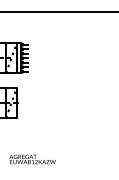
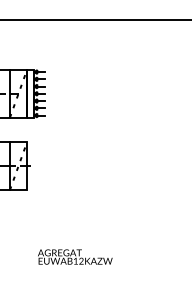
text: (32, 159) -> (75, 257), moved

